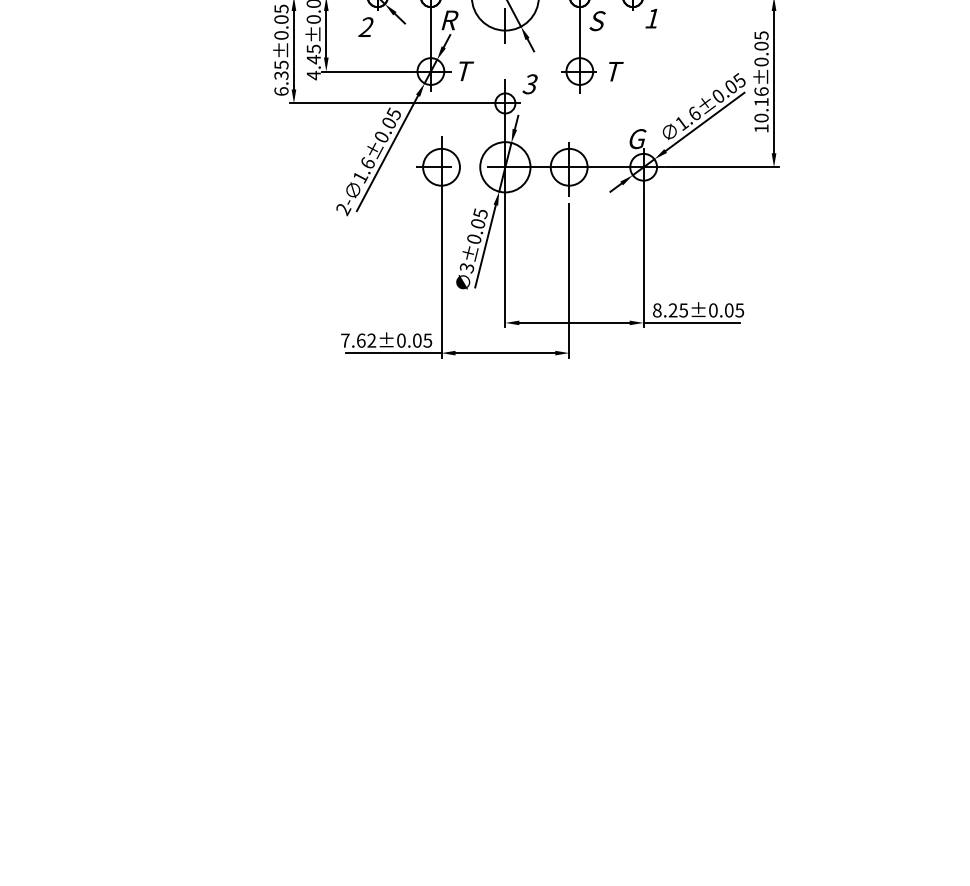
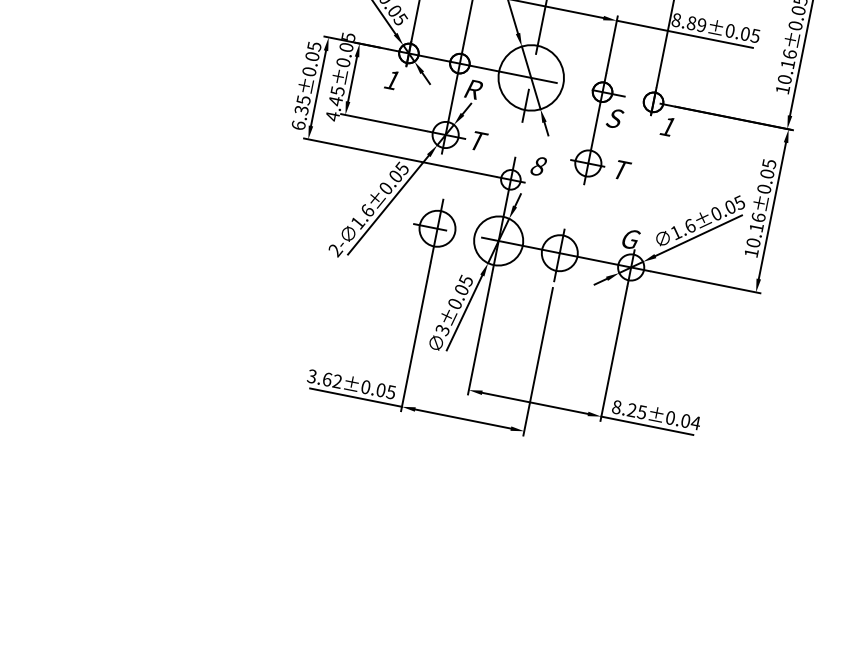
text: (365, 26) -> (391, 79), 2 -> 1
text: (529, 84) -> (537, 166), 3 -> 8
text: (739, 310) -> (695, 423), 8.25±0.05 -> 8.25±0.04
text: (345, 340) -> (312, 376), 7.62±0.05 -> 3.62±0.05

